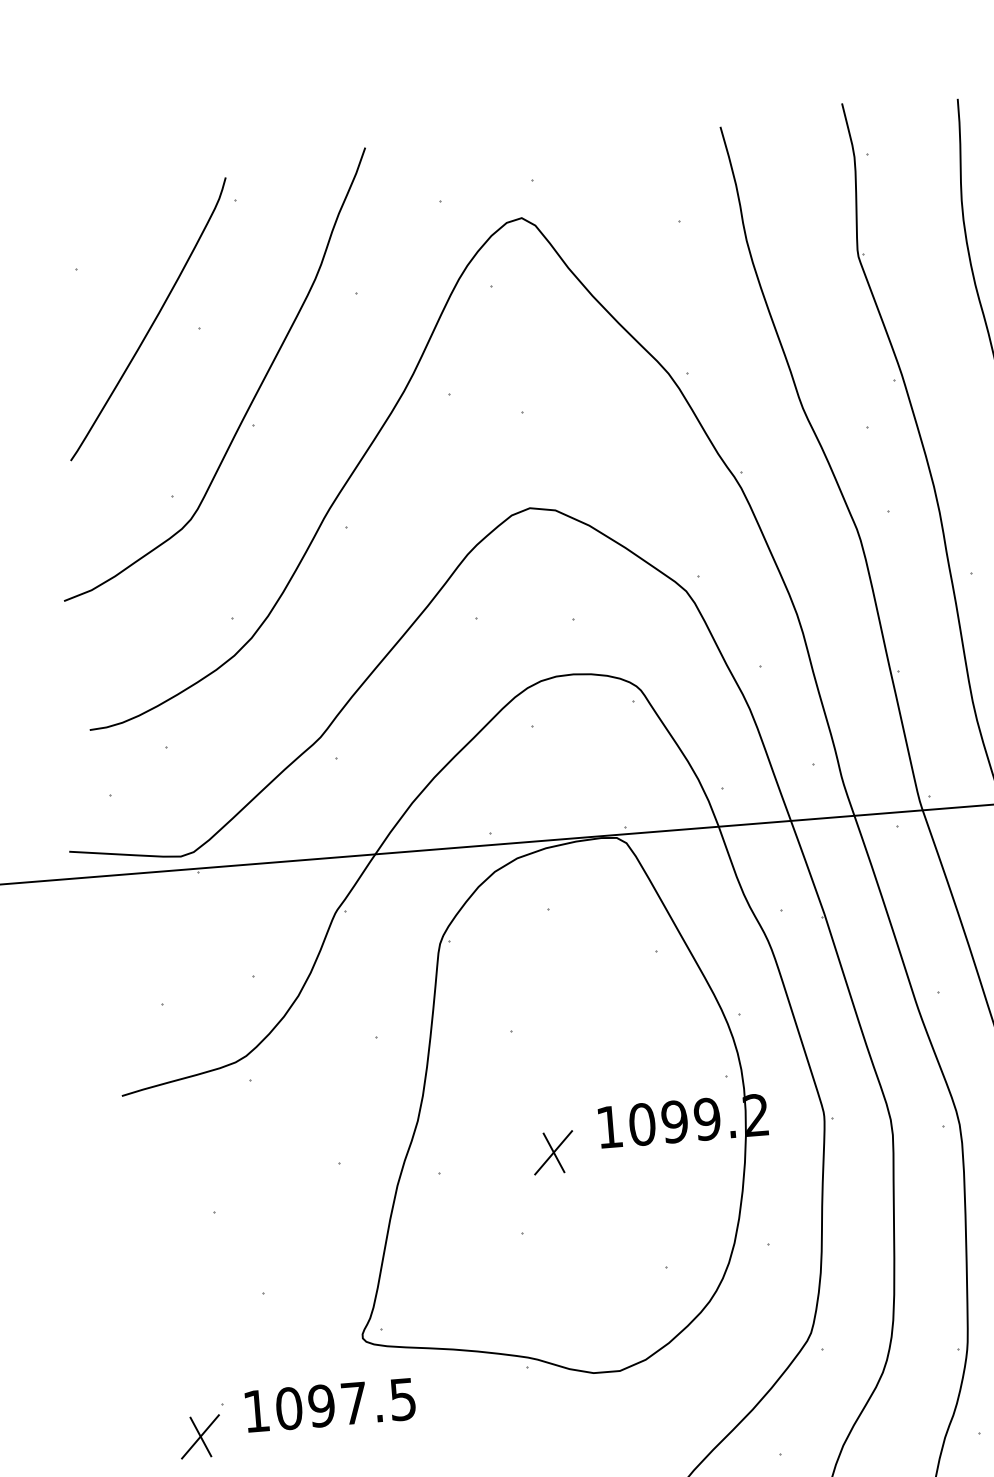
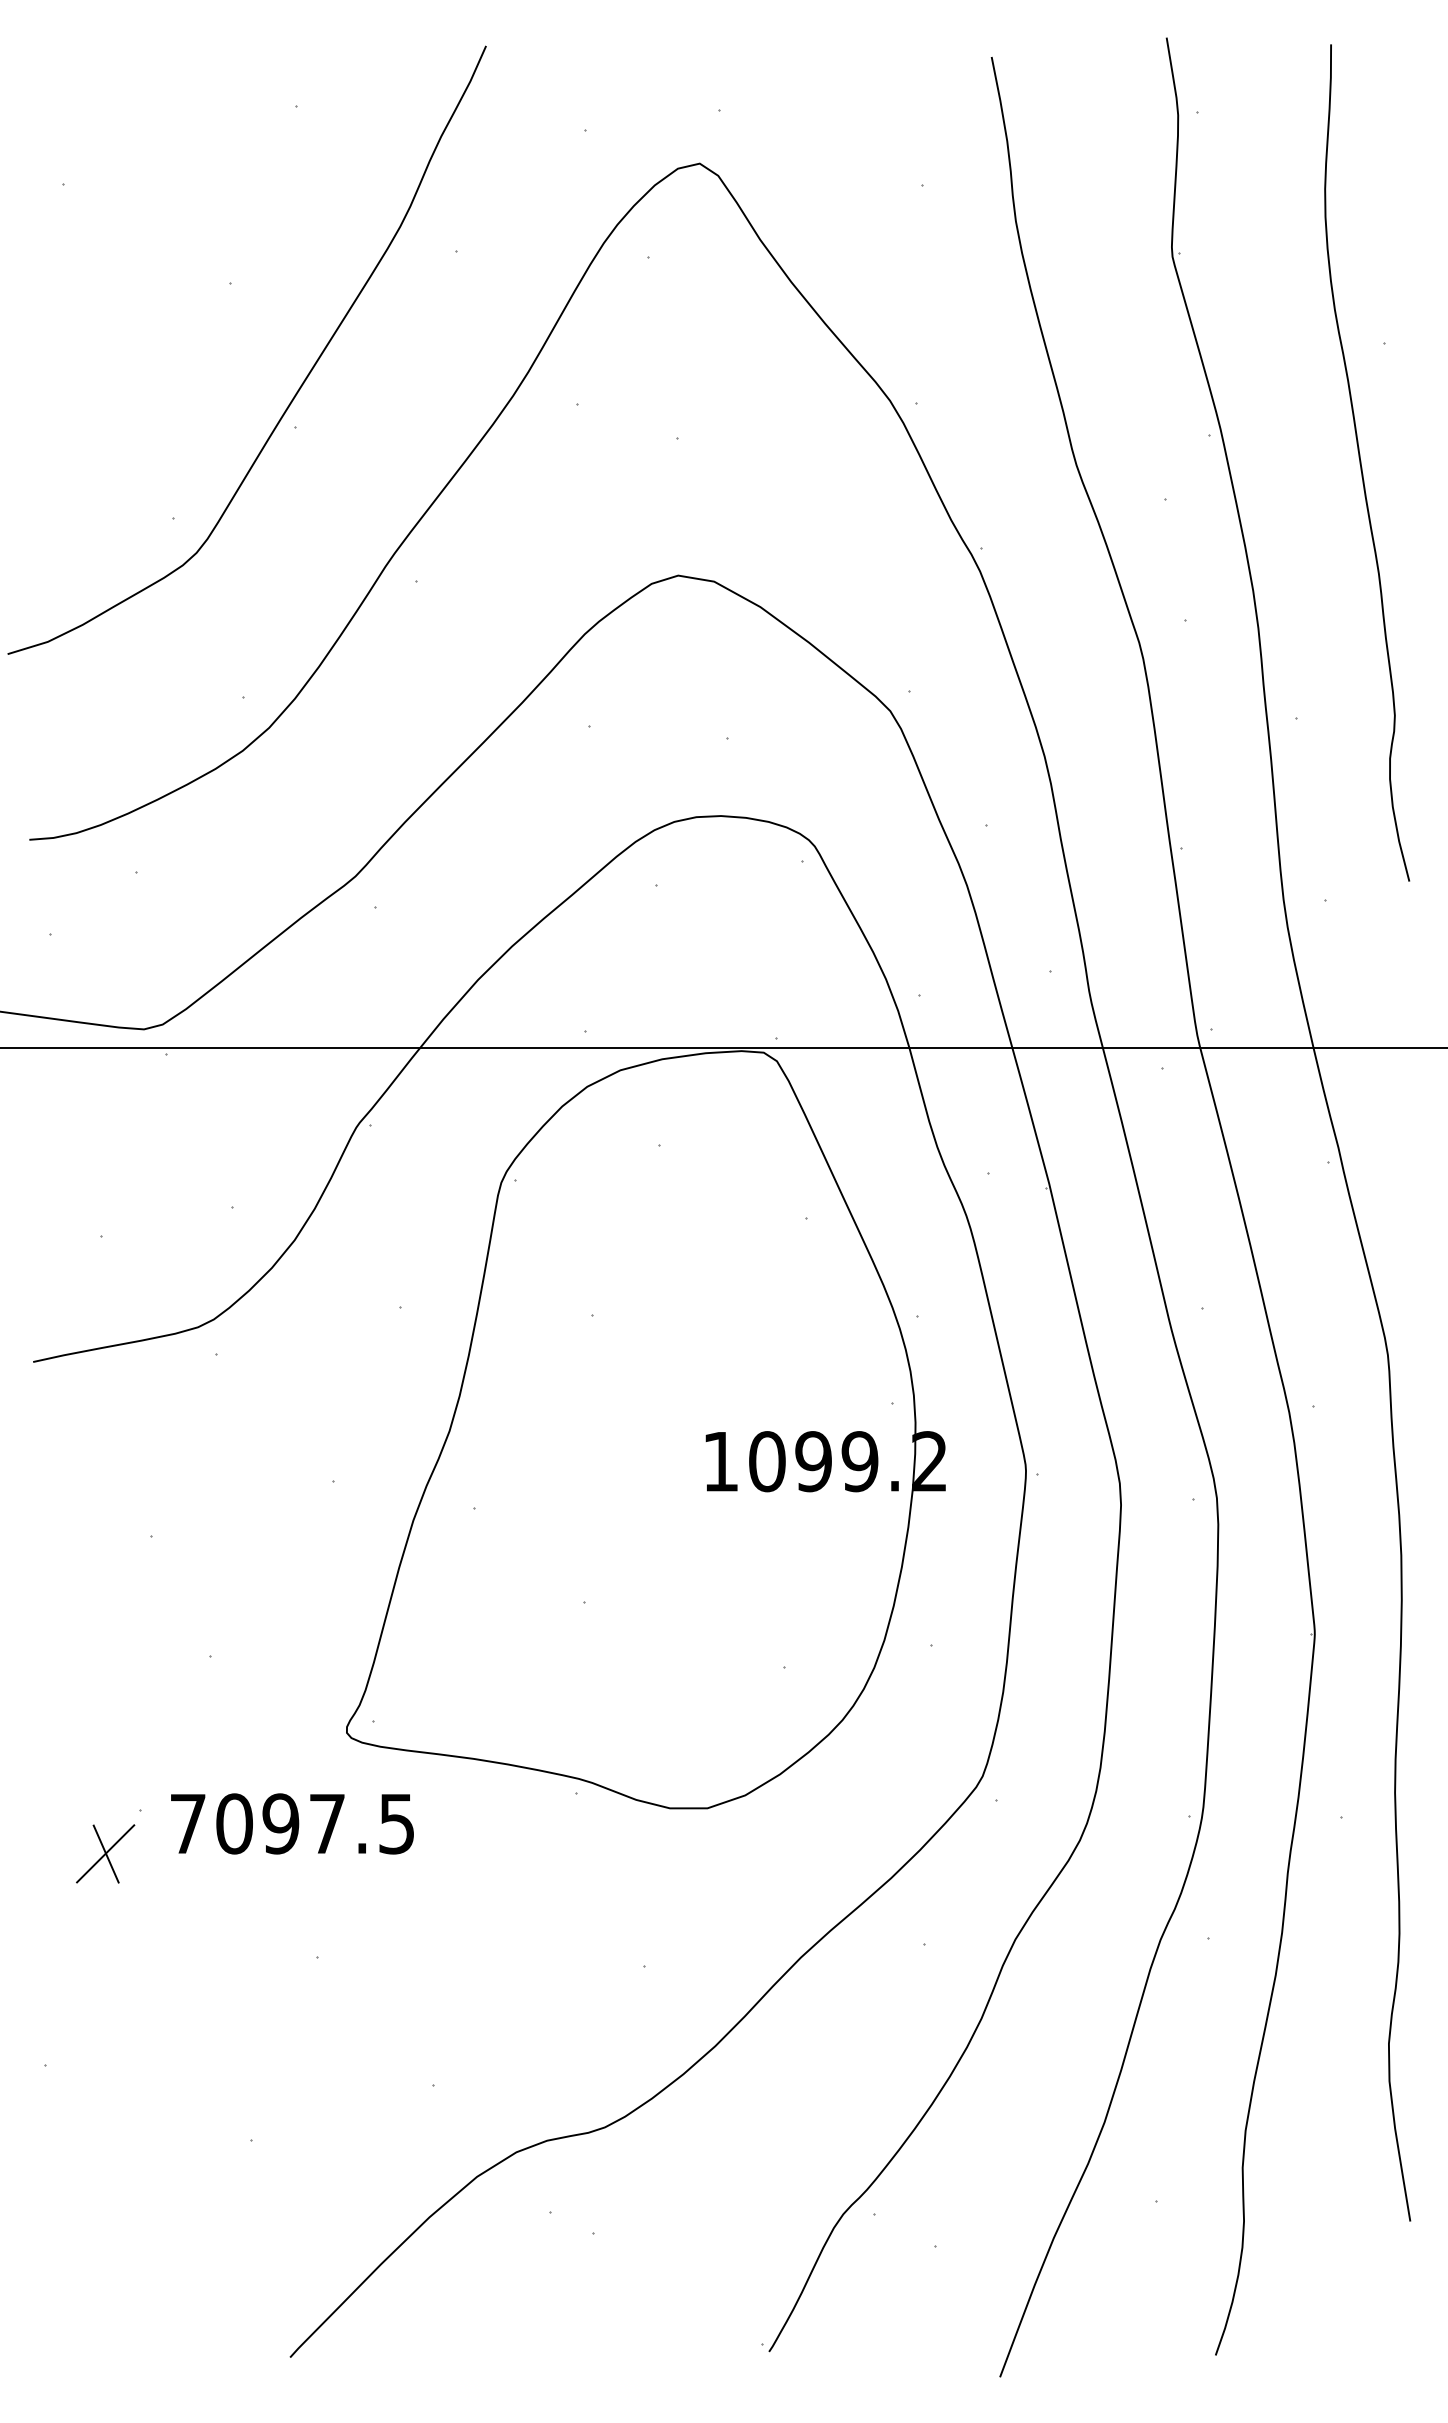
curve: (153, 321) -> (165, 268), removed
part: (553, 1152) -> (637, 1491), removed
text: (256, 1410) -> (188, 1823), 1097.5 -> 7097.5

